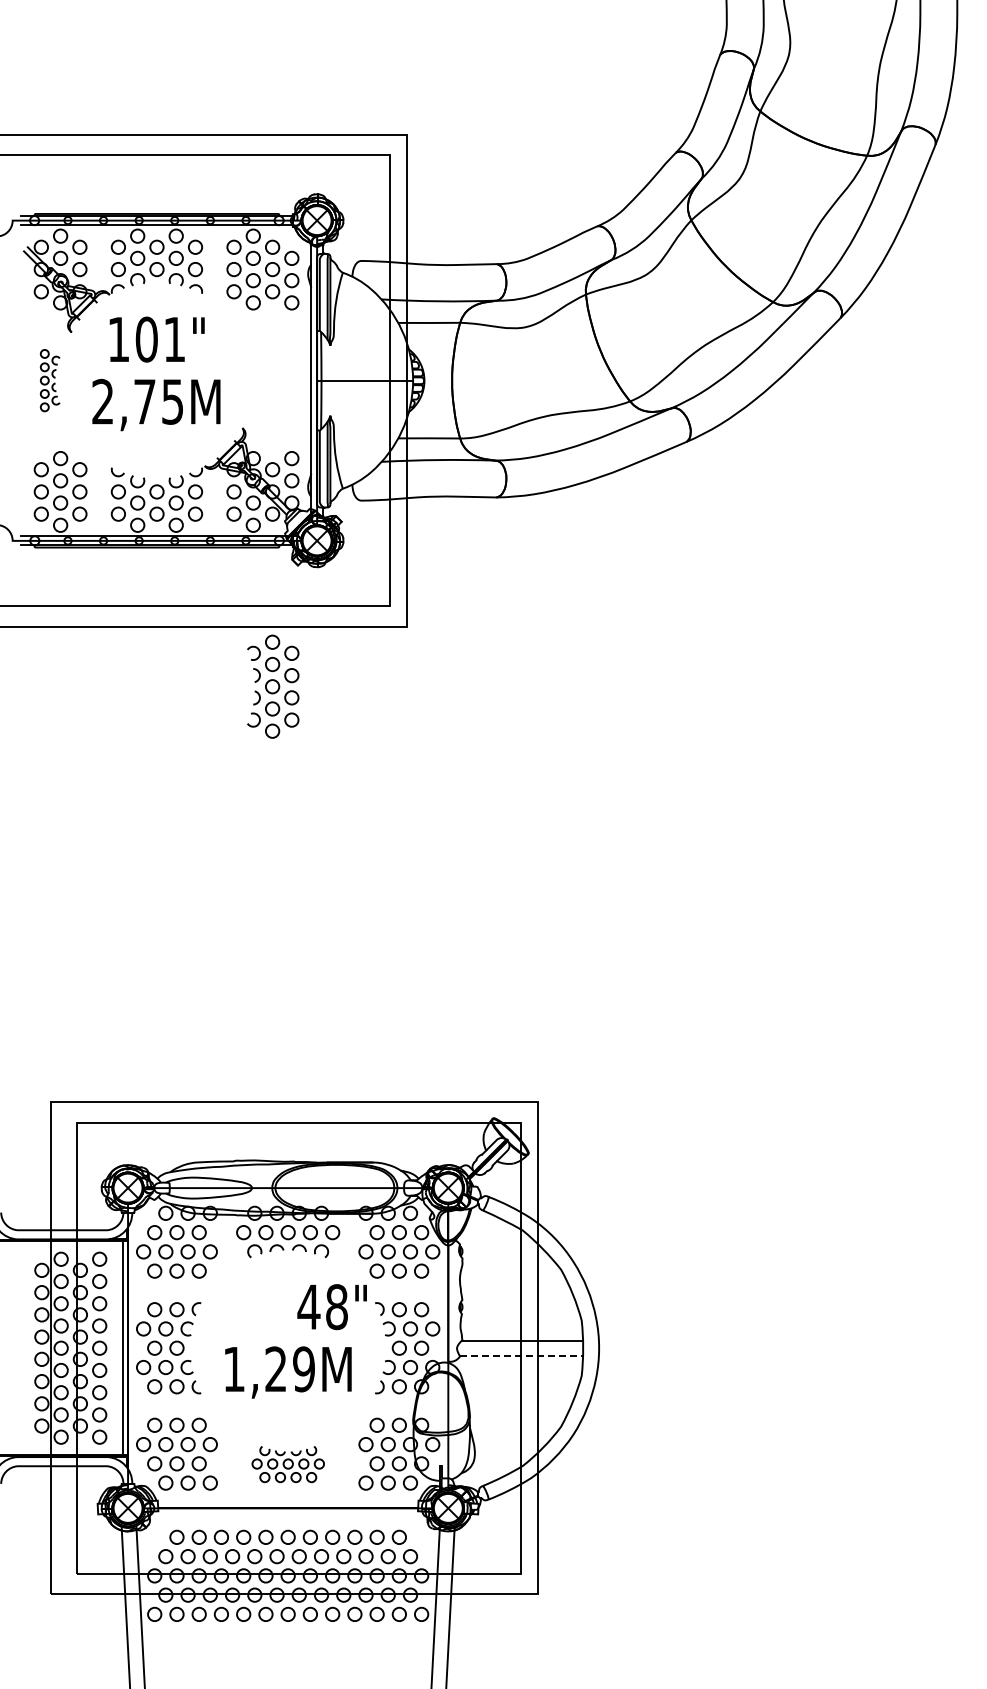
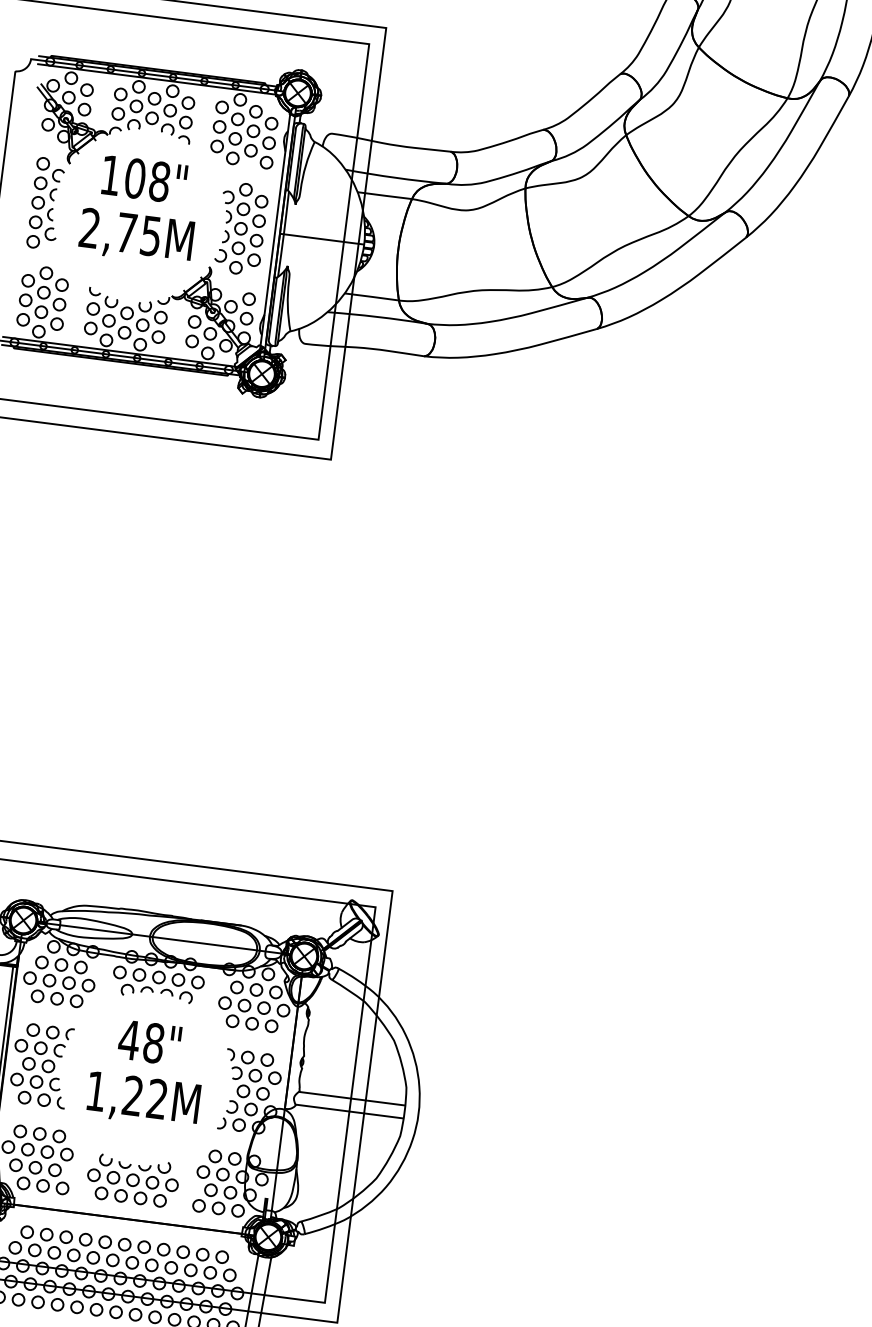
text: (174, 339) -> (159, 181), 101" -> 108"
part: (49, 380) -> (45, 203), size x1.67
part: (273, 686) -> (241, 228), moved
text: (331, 1307) -> (149, 1042), moved
line: (521, 1355) -> (349, 1111), dashed -> solid
text: (303, 1369) -> (157, 1099), 1,29M -> 1,22M
part: (288, 1464) -> (133, 1180), size x1.43

